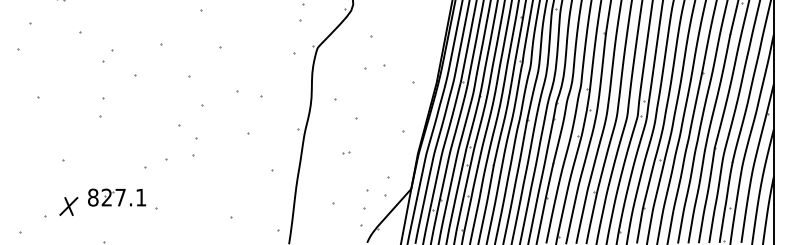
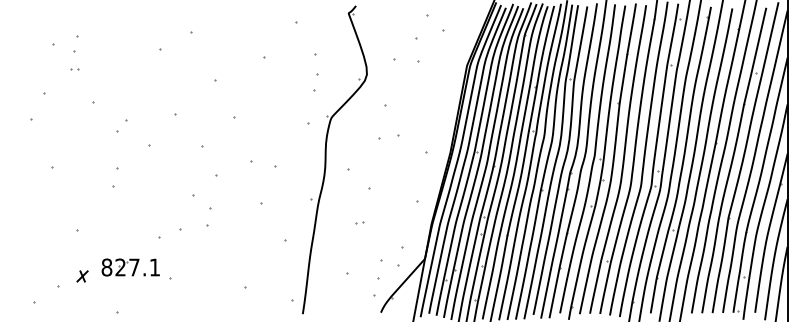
part: (68, 206) -> (82, 276), size x0.6

